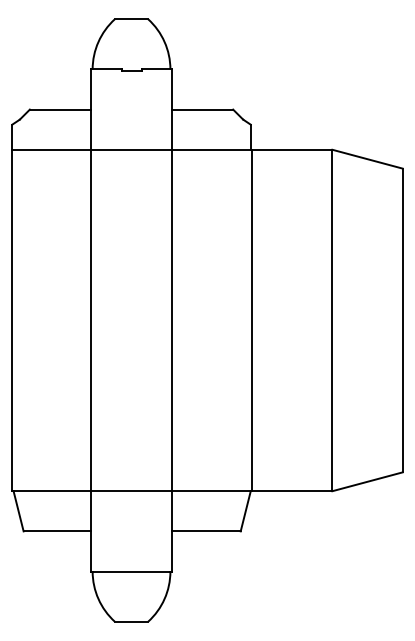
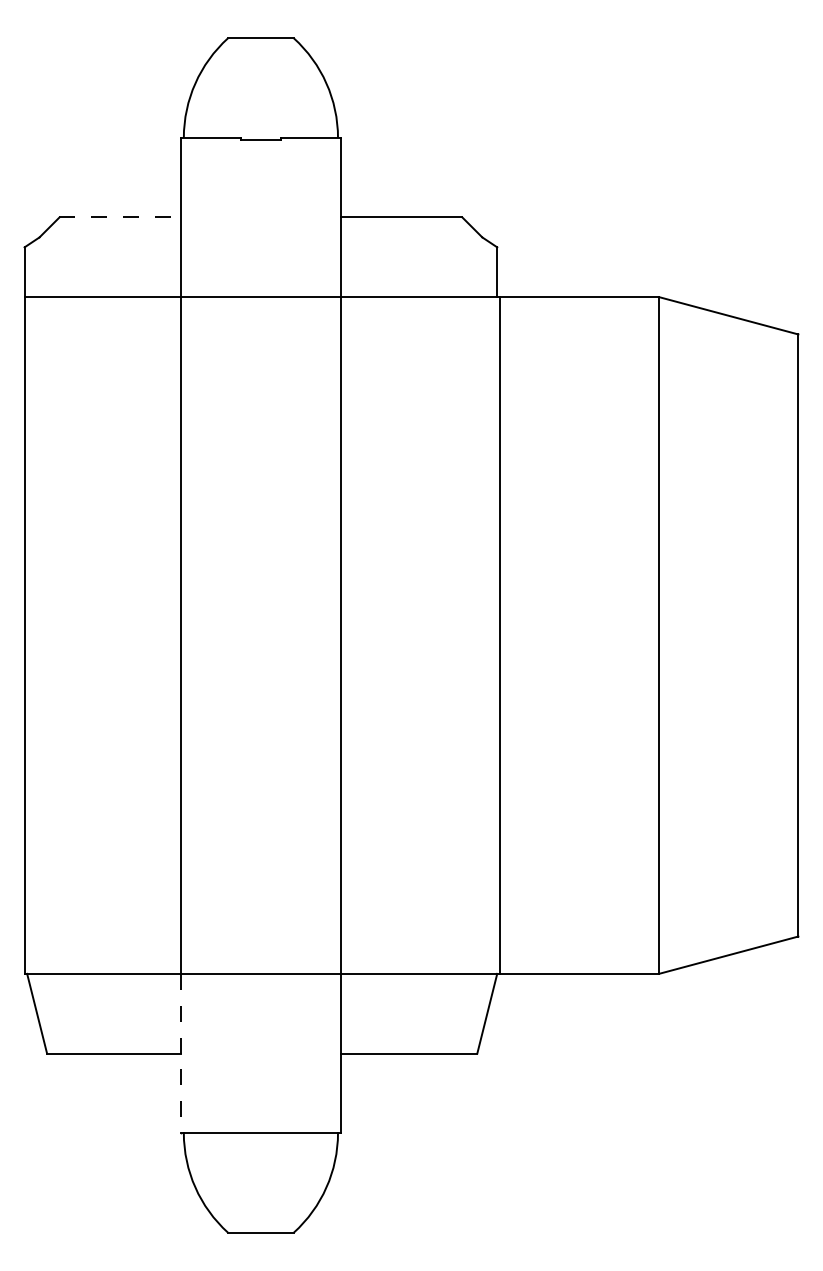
line: (60, 109) -> (120, 217), solid -> dashed
line: (91, 531) -> (181, 1053), solid -> dashed

